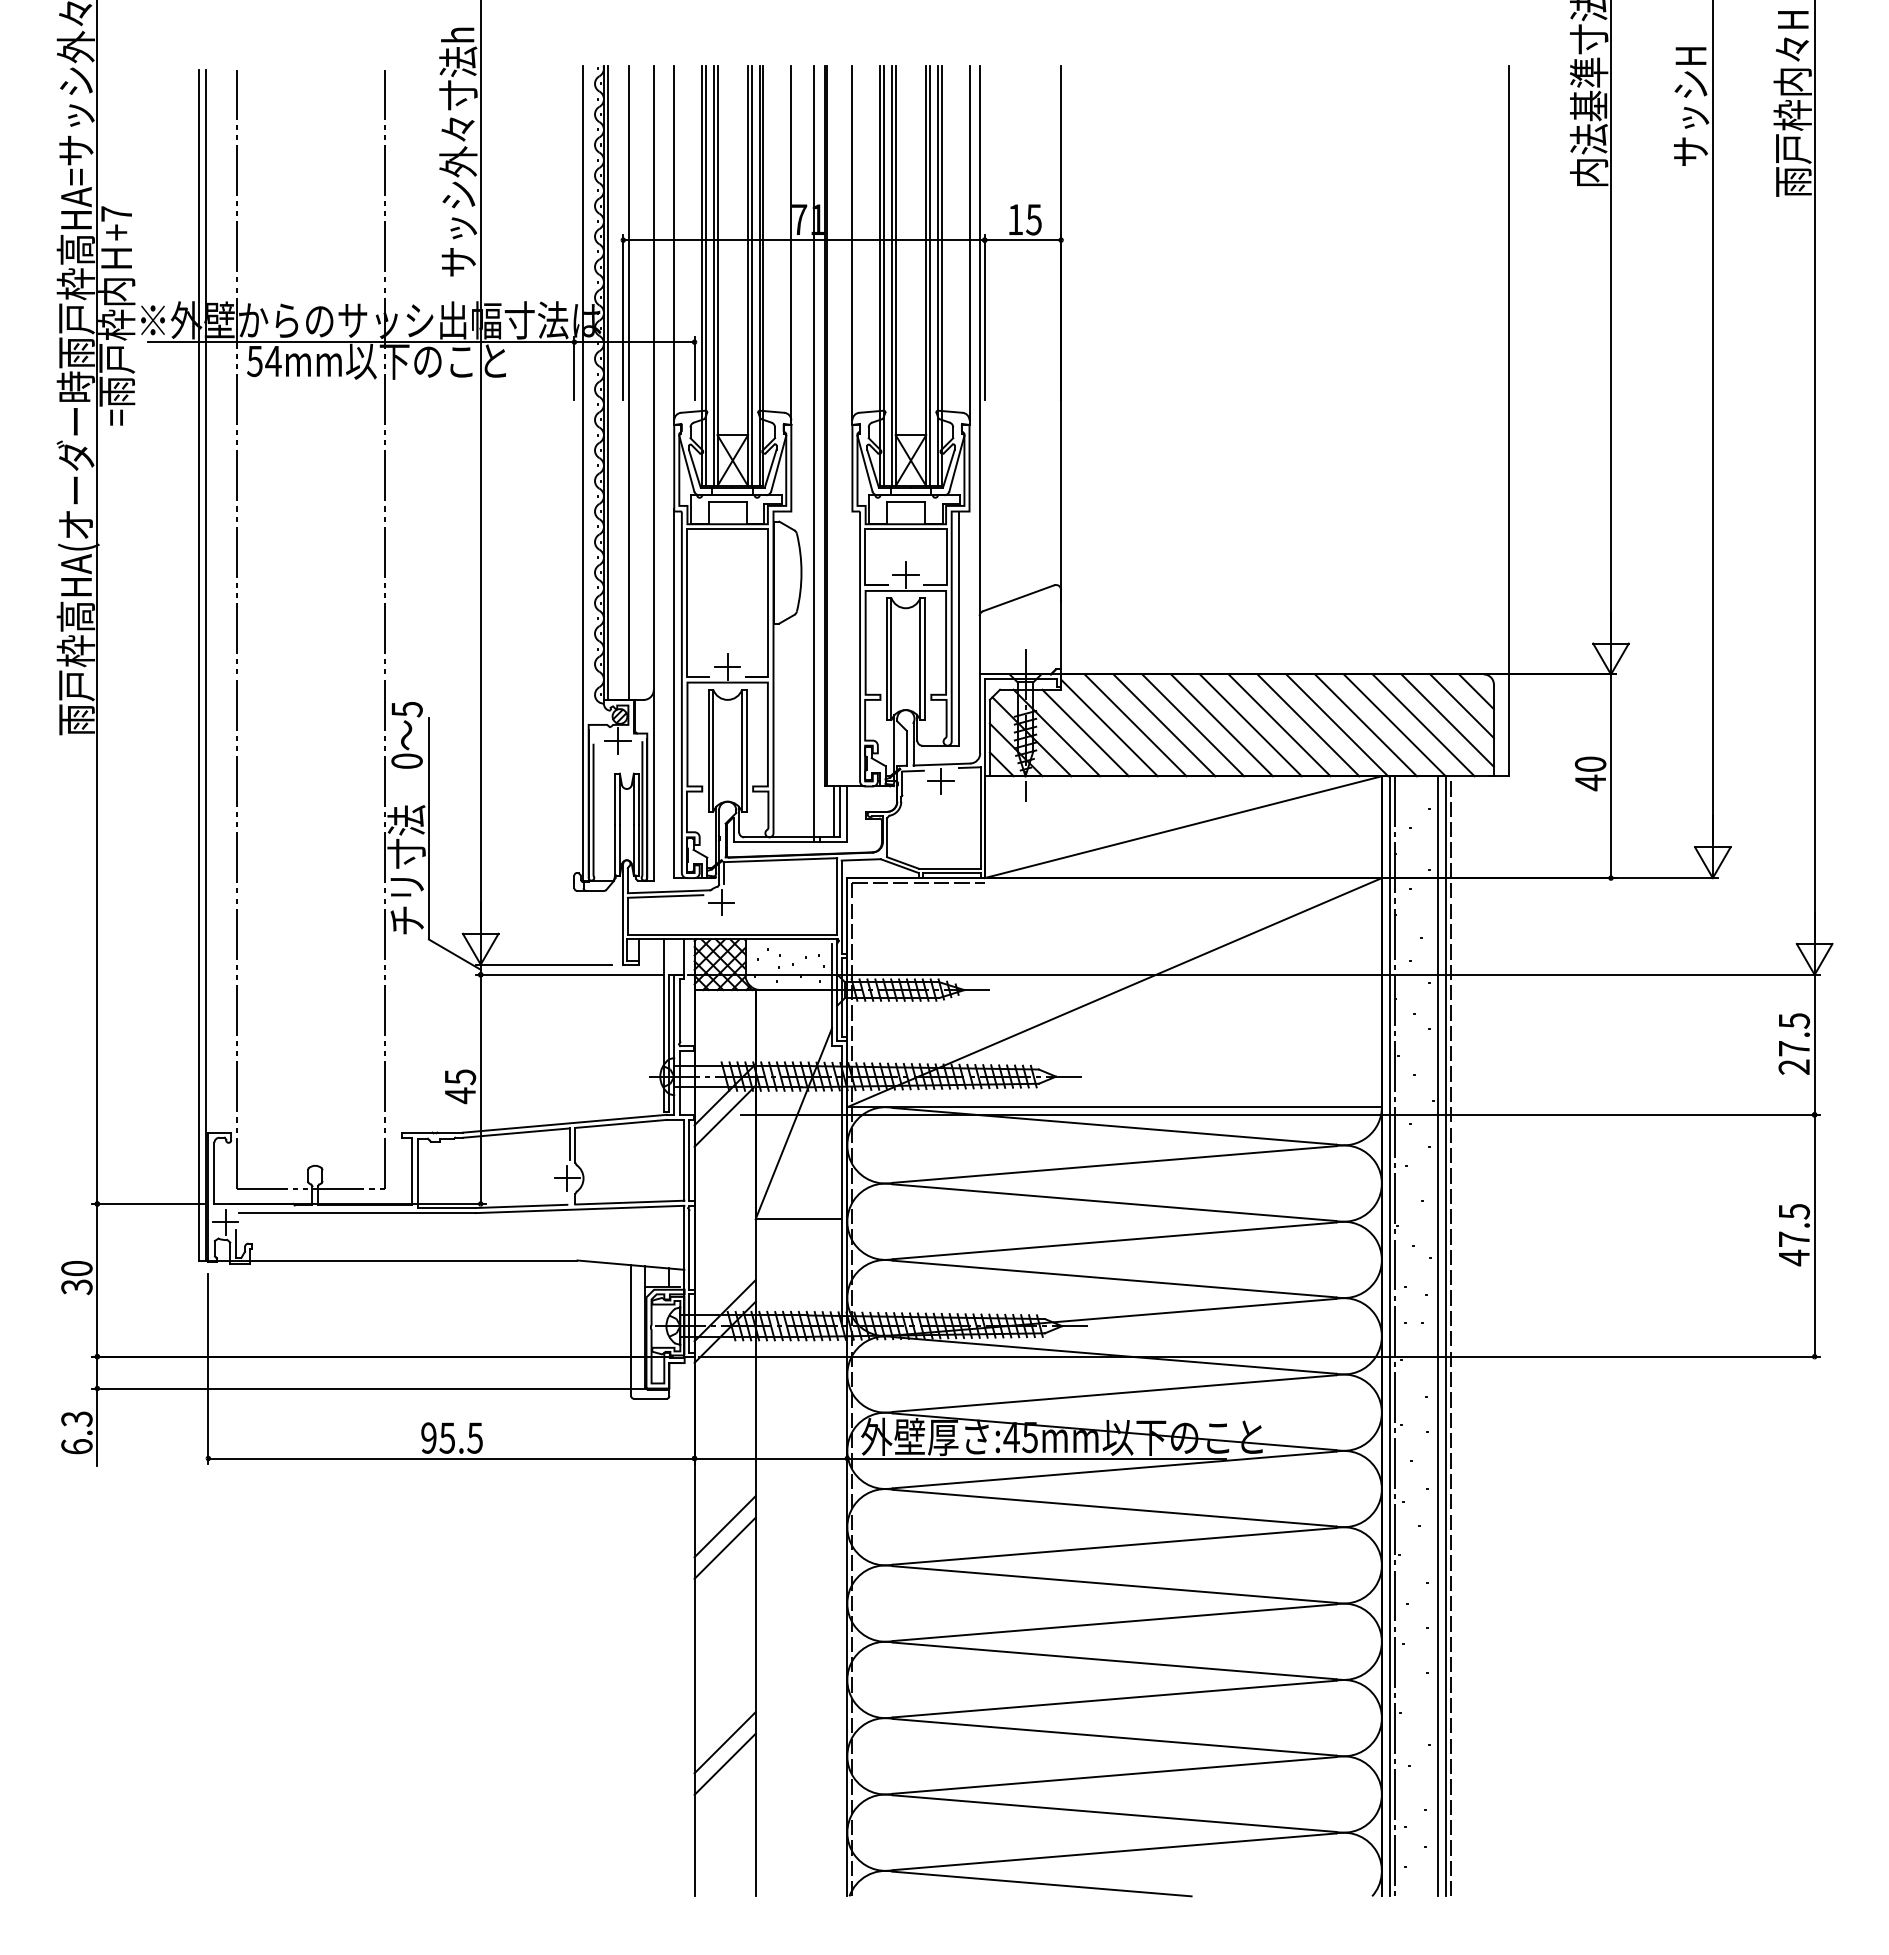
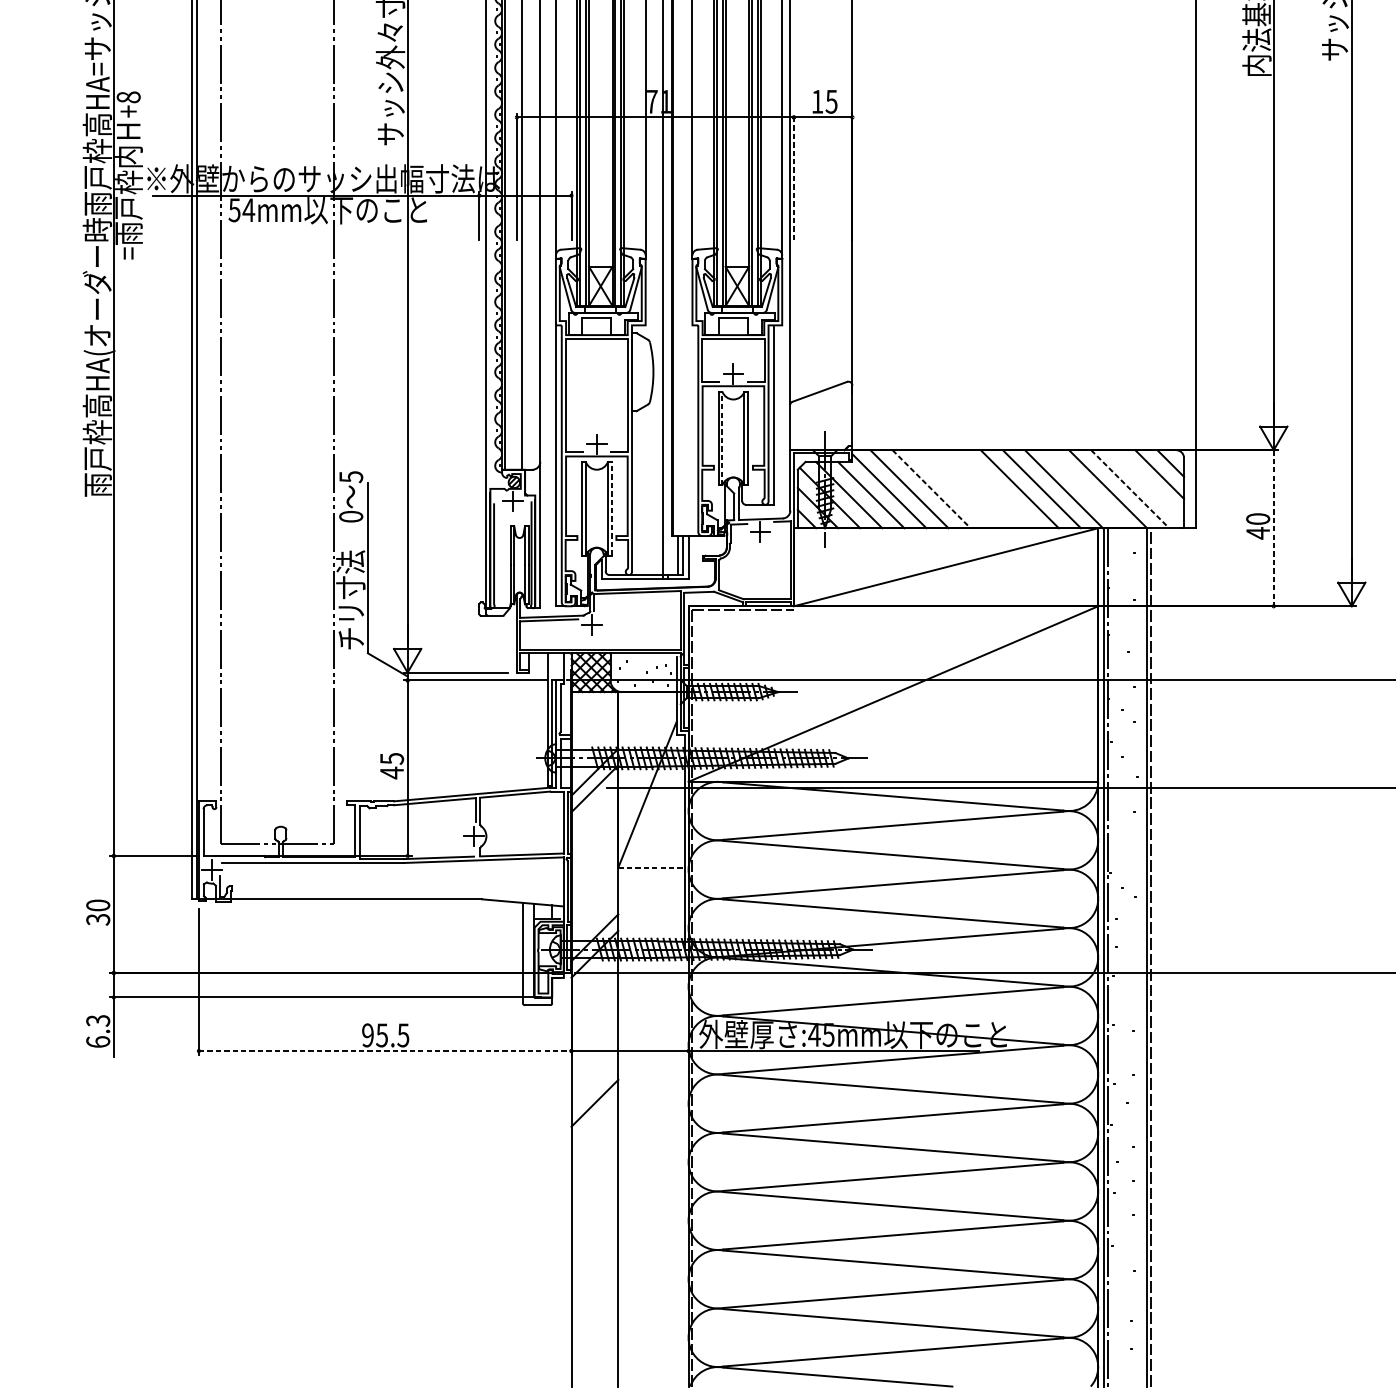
text: (116, 213) -> (128, 96), +7 -> +8
line: (984, 317) -> (793, 176), solid -> dashed
line: (891, 658) -> (722, 438), solid -> dashed
line: (1447, 720) -> (1148, 485), removed
line: (1164, 725) -> (931, 489), solid -> dashed
line: (1193, 725) -> (953, 489), removed
line: (1221, 725) -> (975, 489), removed
line: (1250, 725) -> (997, 489), removed
line: (1365, 725) -> (1085, 489), removed
line: (1424, 725) -> (1130, 489), solid -> dashed
line: (746, 750) -> (611, 508), solid -> dashed
line: (1611, 776) -> (1274, 528), solid -> dashed
line: (799, 1219) -> (651, 867), solid -> dashed
line: (1437, 1336) -> (1140, 957), removed
line: (451, 1458) -> (385, 1051), solid -> dashed
line: (724, 1547) -> (594, 1119), removed
line: (724, 1742) -> (594, 1268), removed
line: (724, 1763) -> (594, 1284), removed

